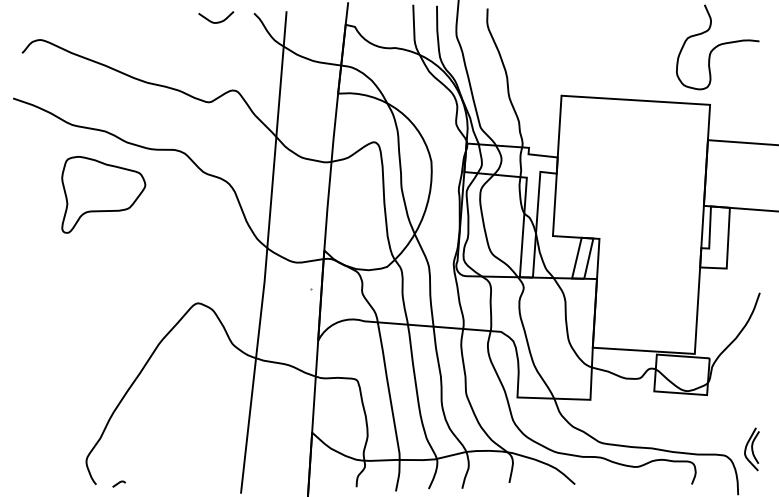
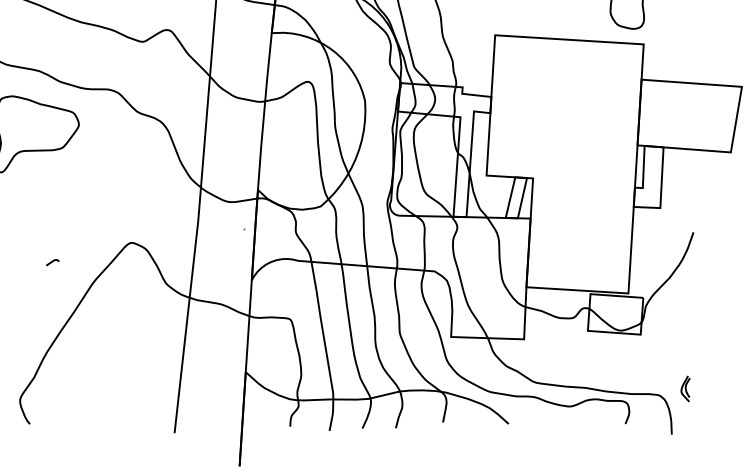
part: (751, 449) -> (685, 389), size x0.6
curve: (118, 483) -> (52, 262), moved

